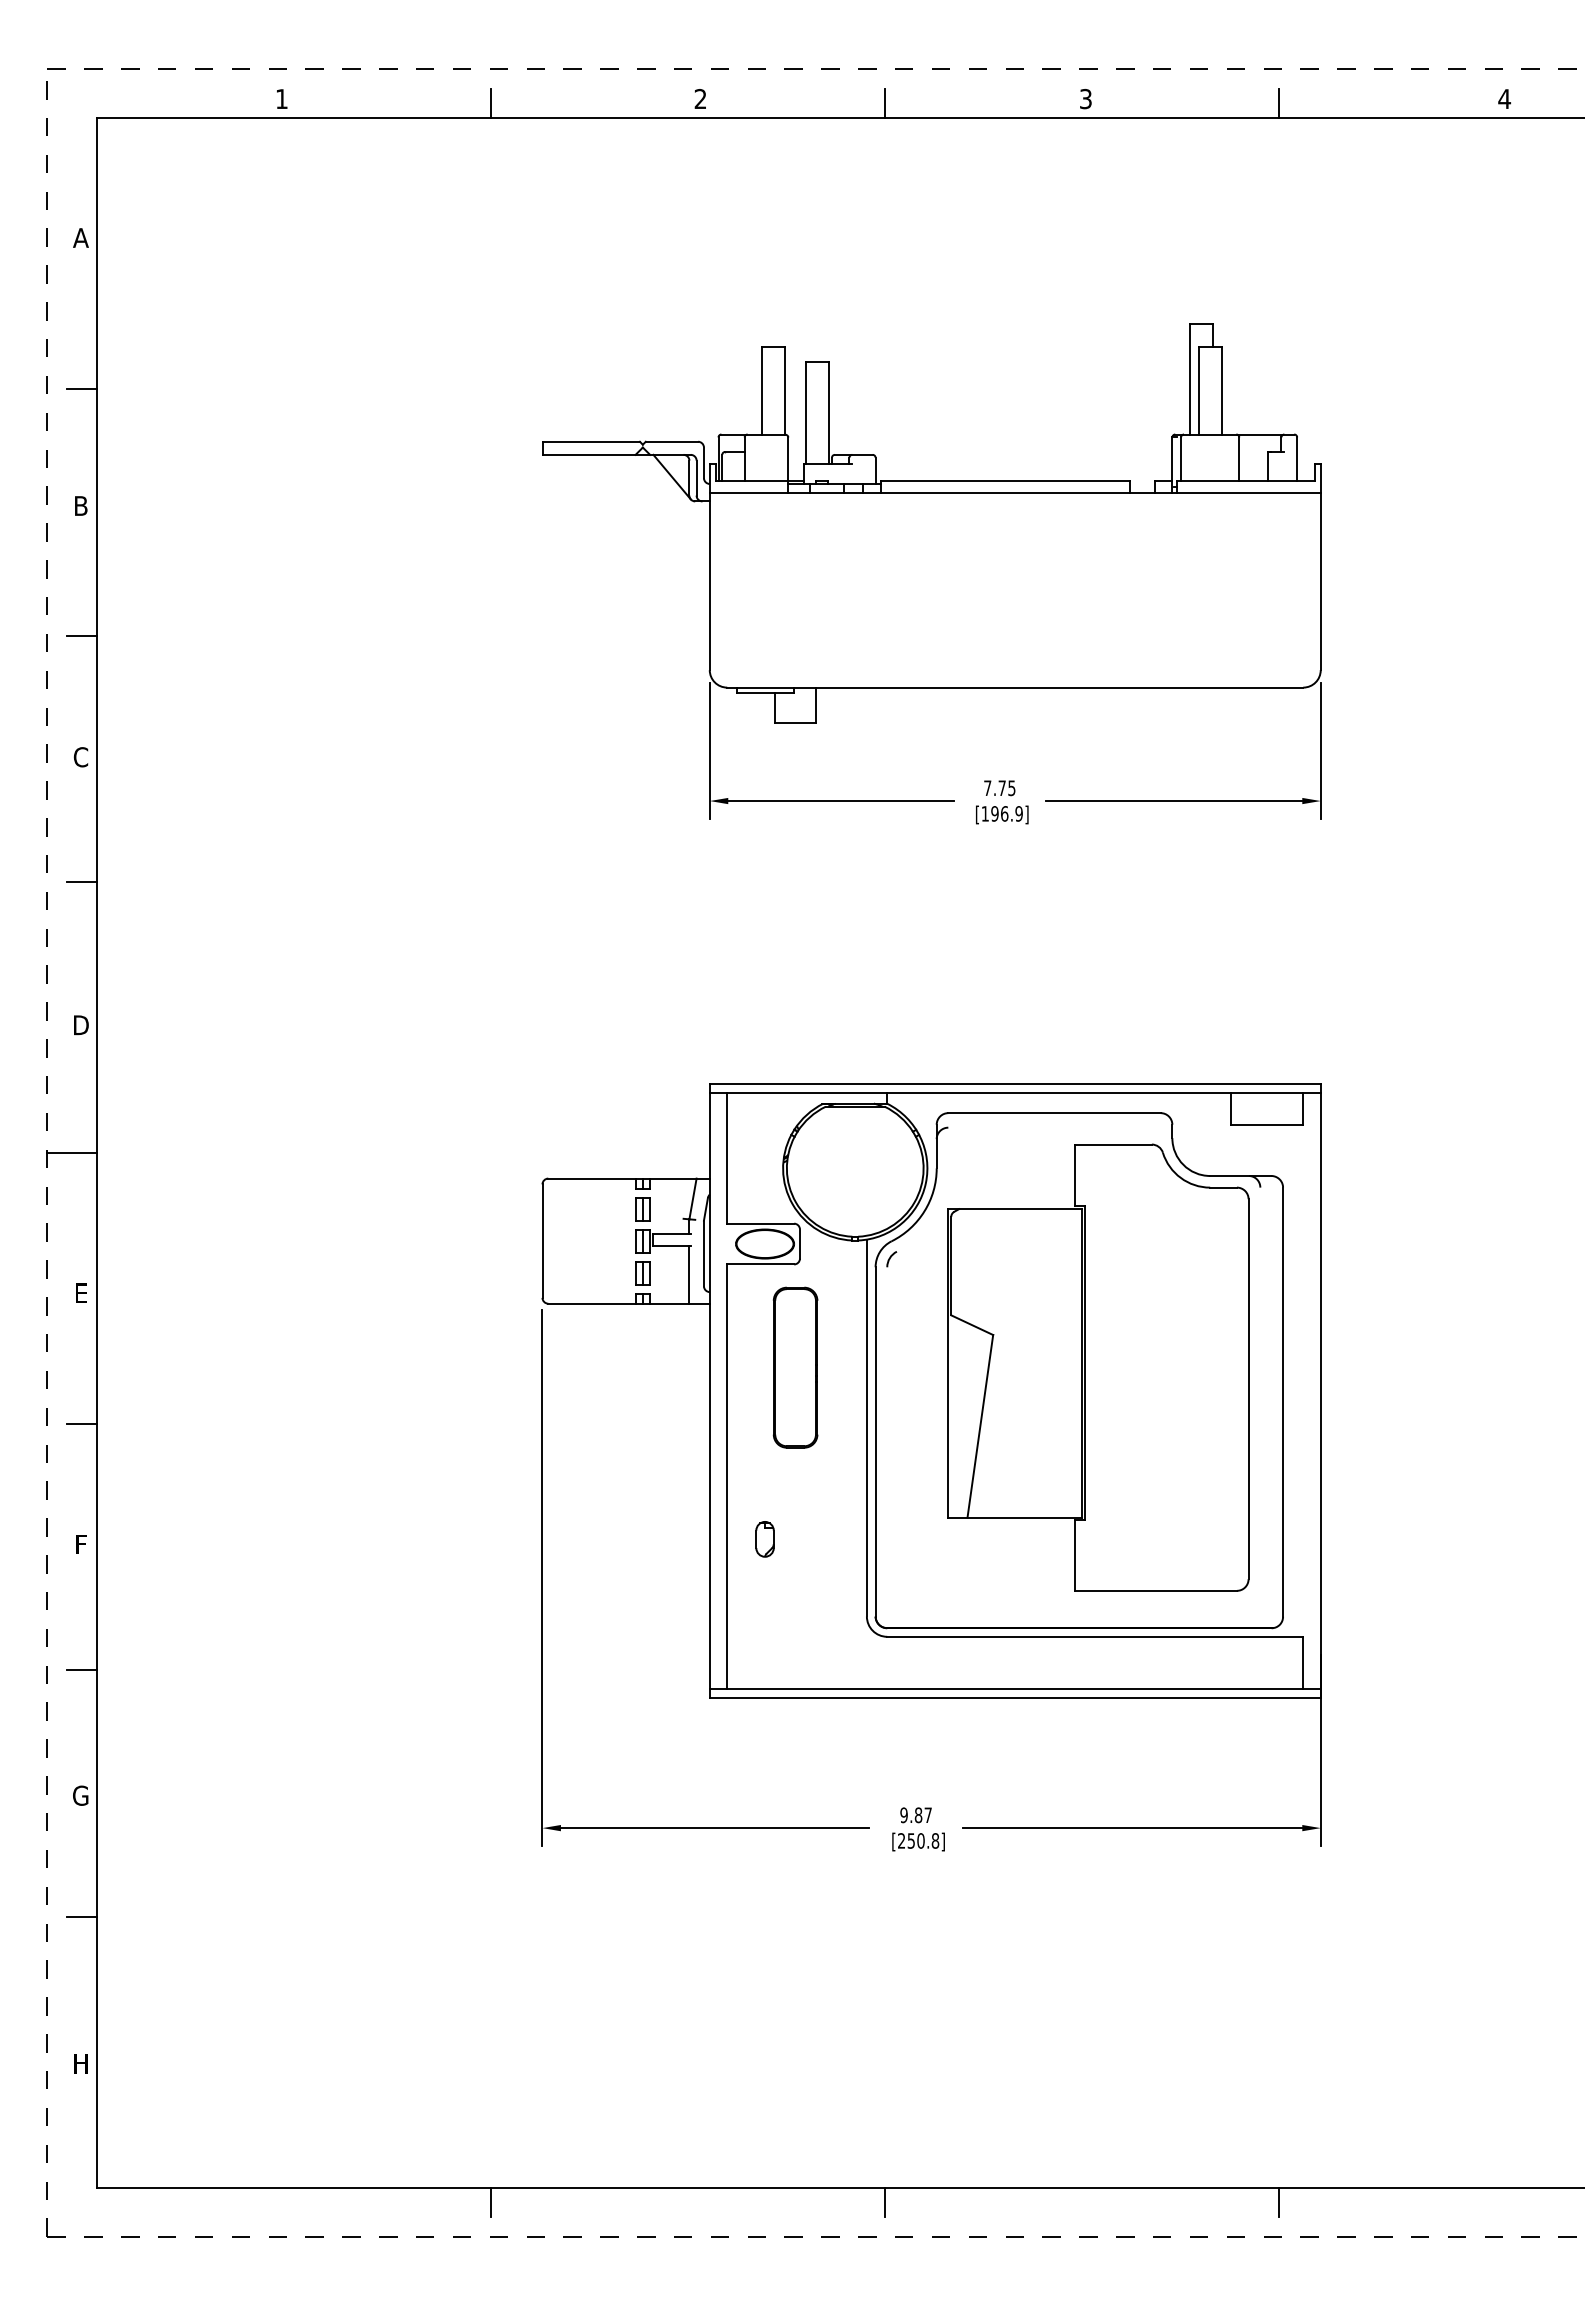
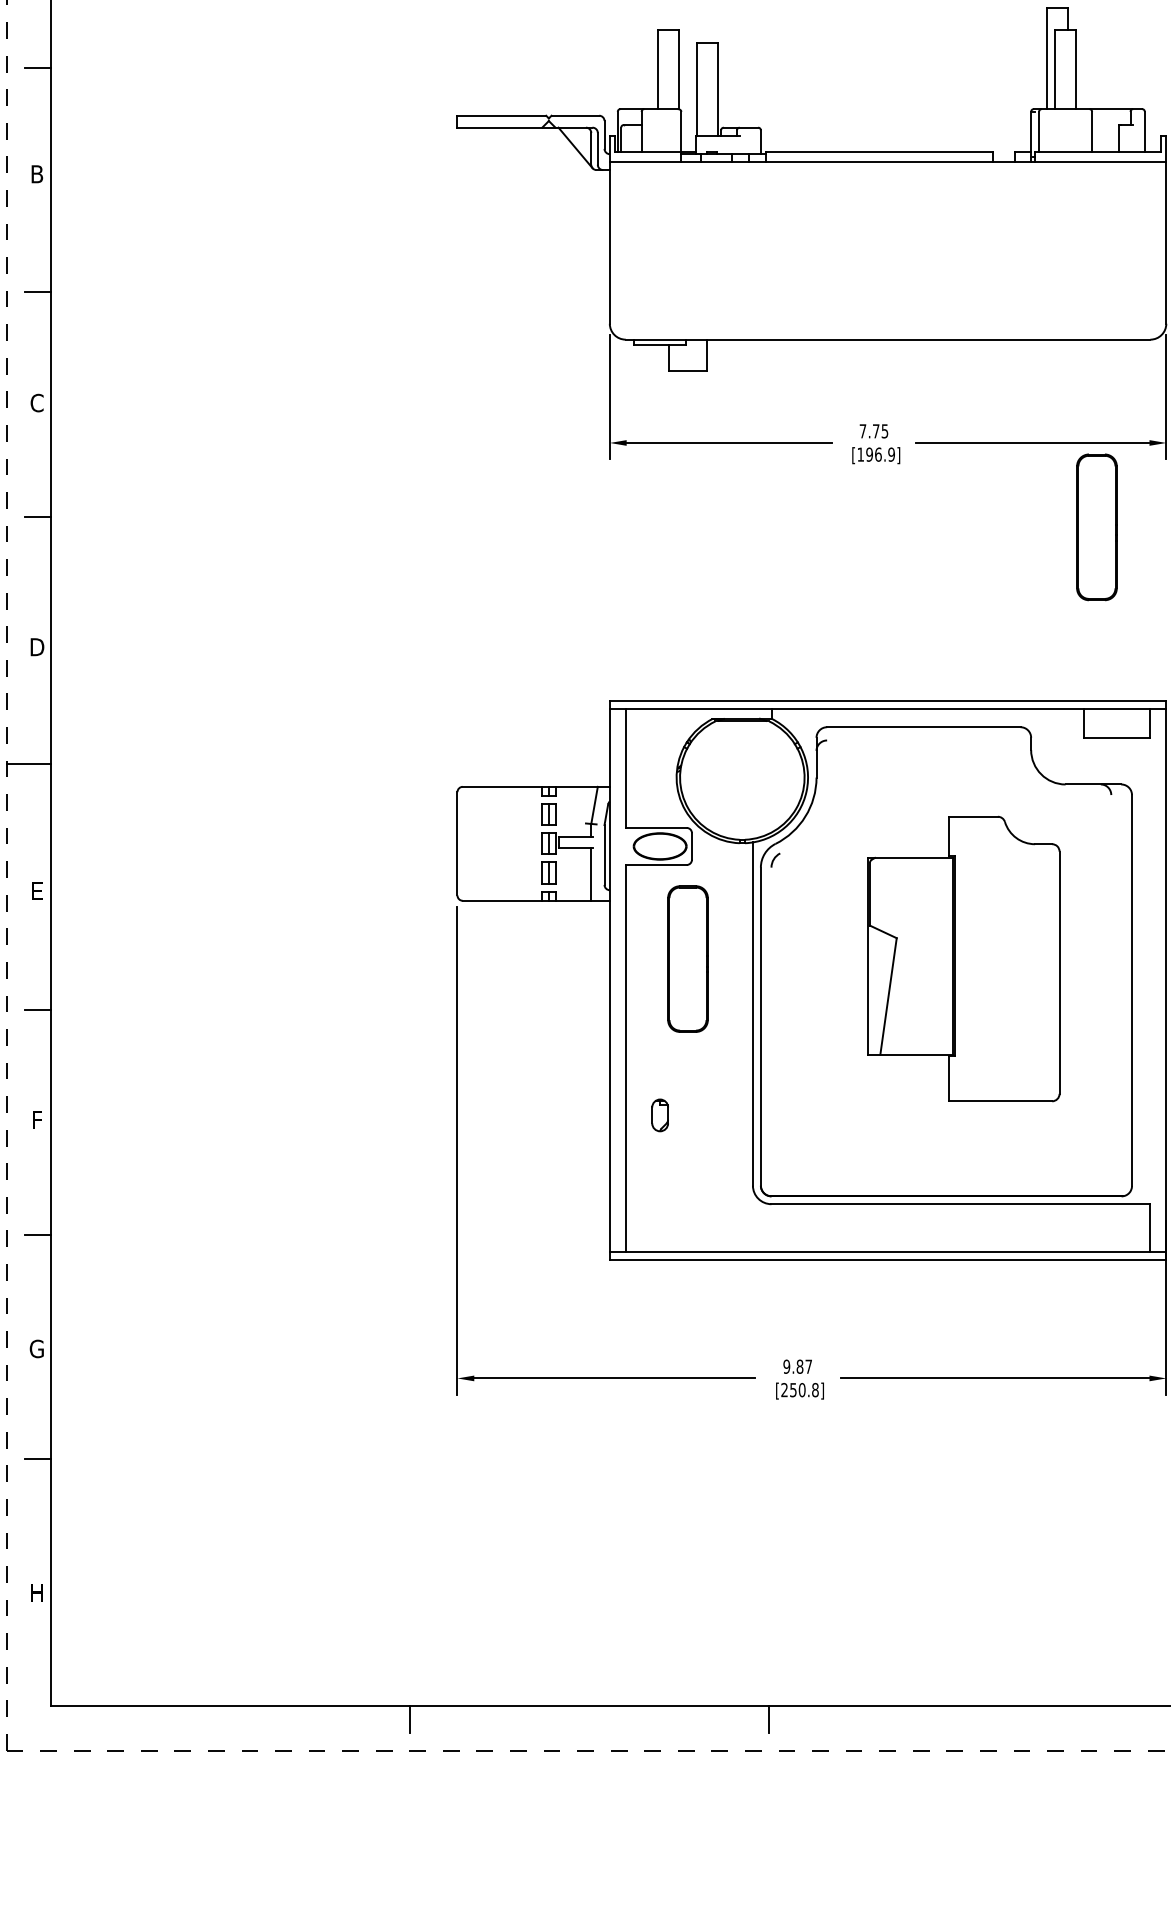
part: (1244, 893) -> (1096, 527), added
part: (1098, 1367) -> (963, 958), size x0.7
line: (1279, 2202) -> (1128, 1719), removed

